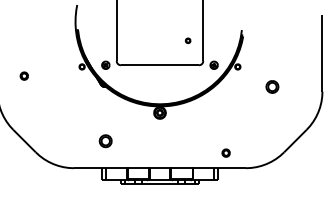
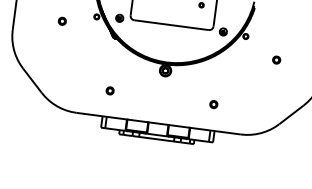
part: (23, 75) -> (61, 20), moved
part: (272, 86) -> (276, 59), size x0.62
part: (105, 140) -> (109, 90), size x0.62
part: (225, 152) -> (213, 103), moved

